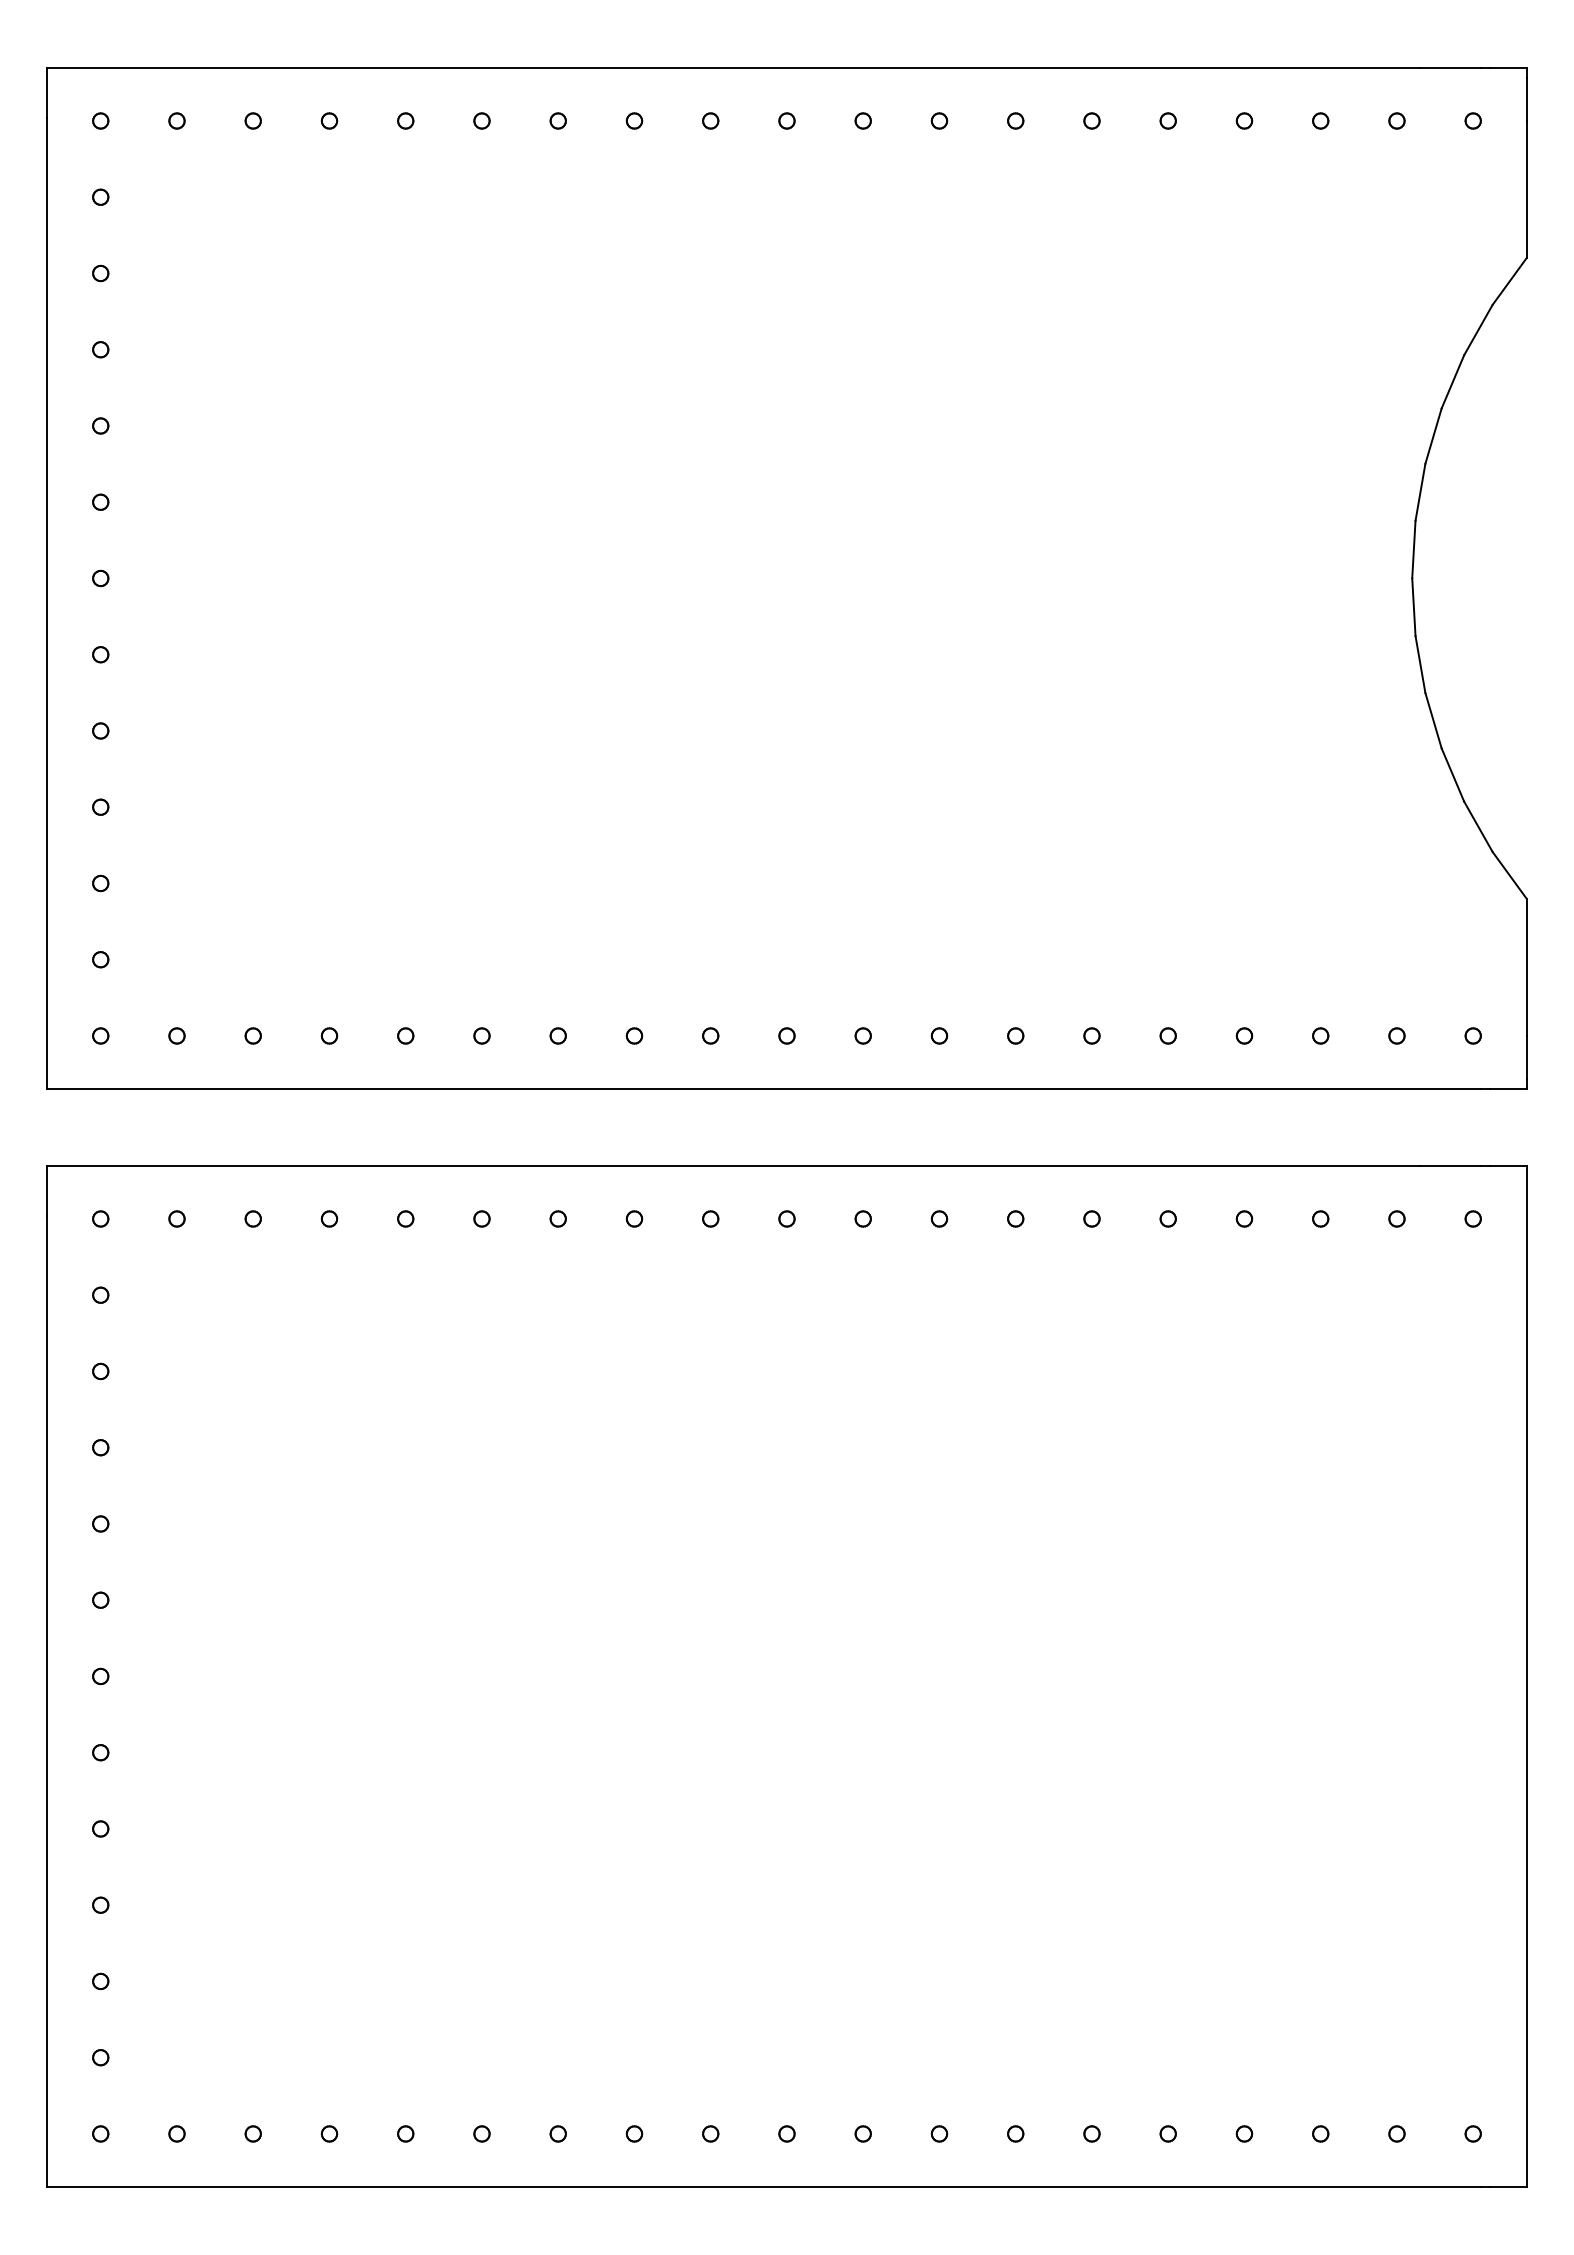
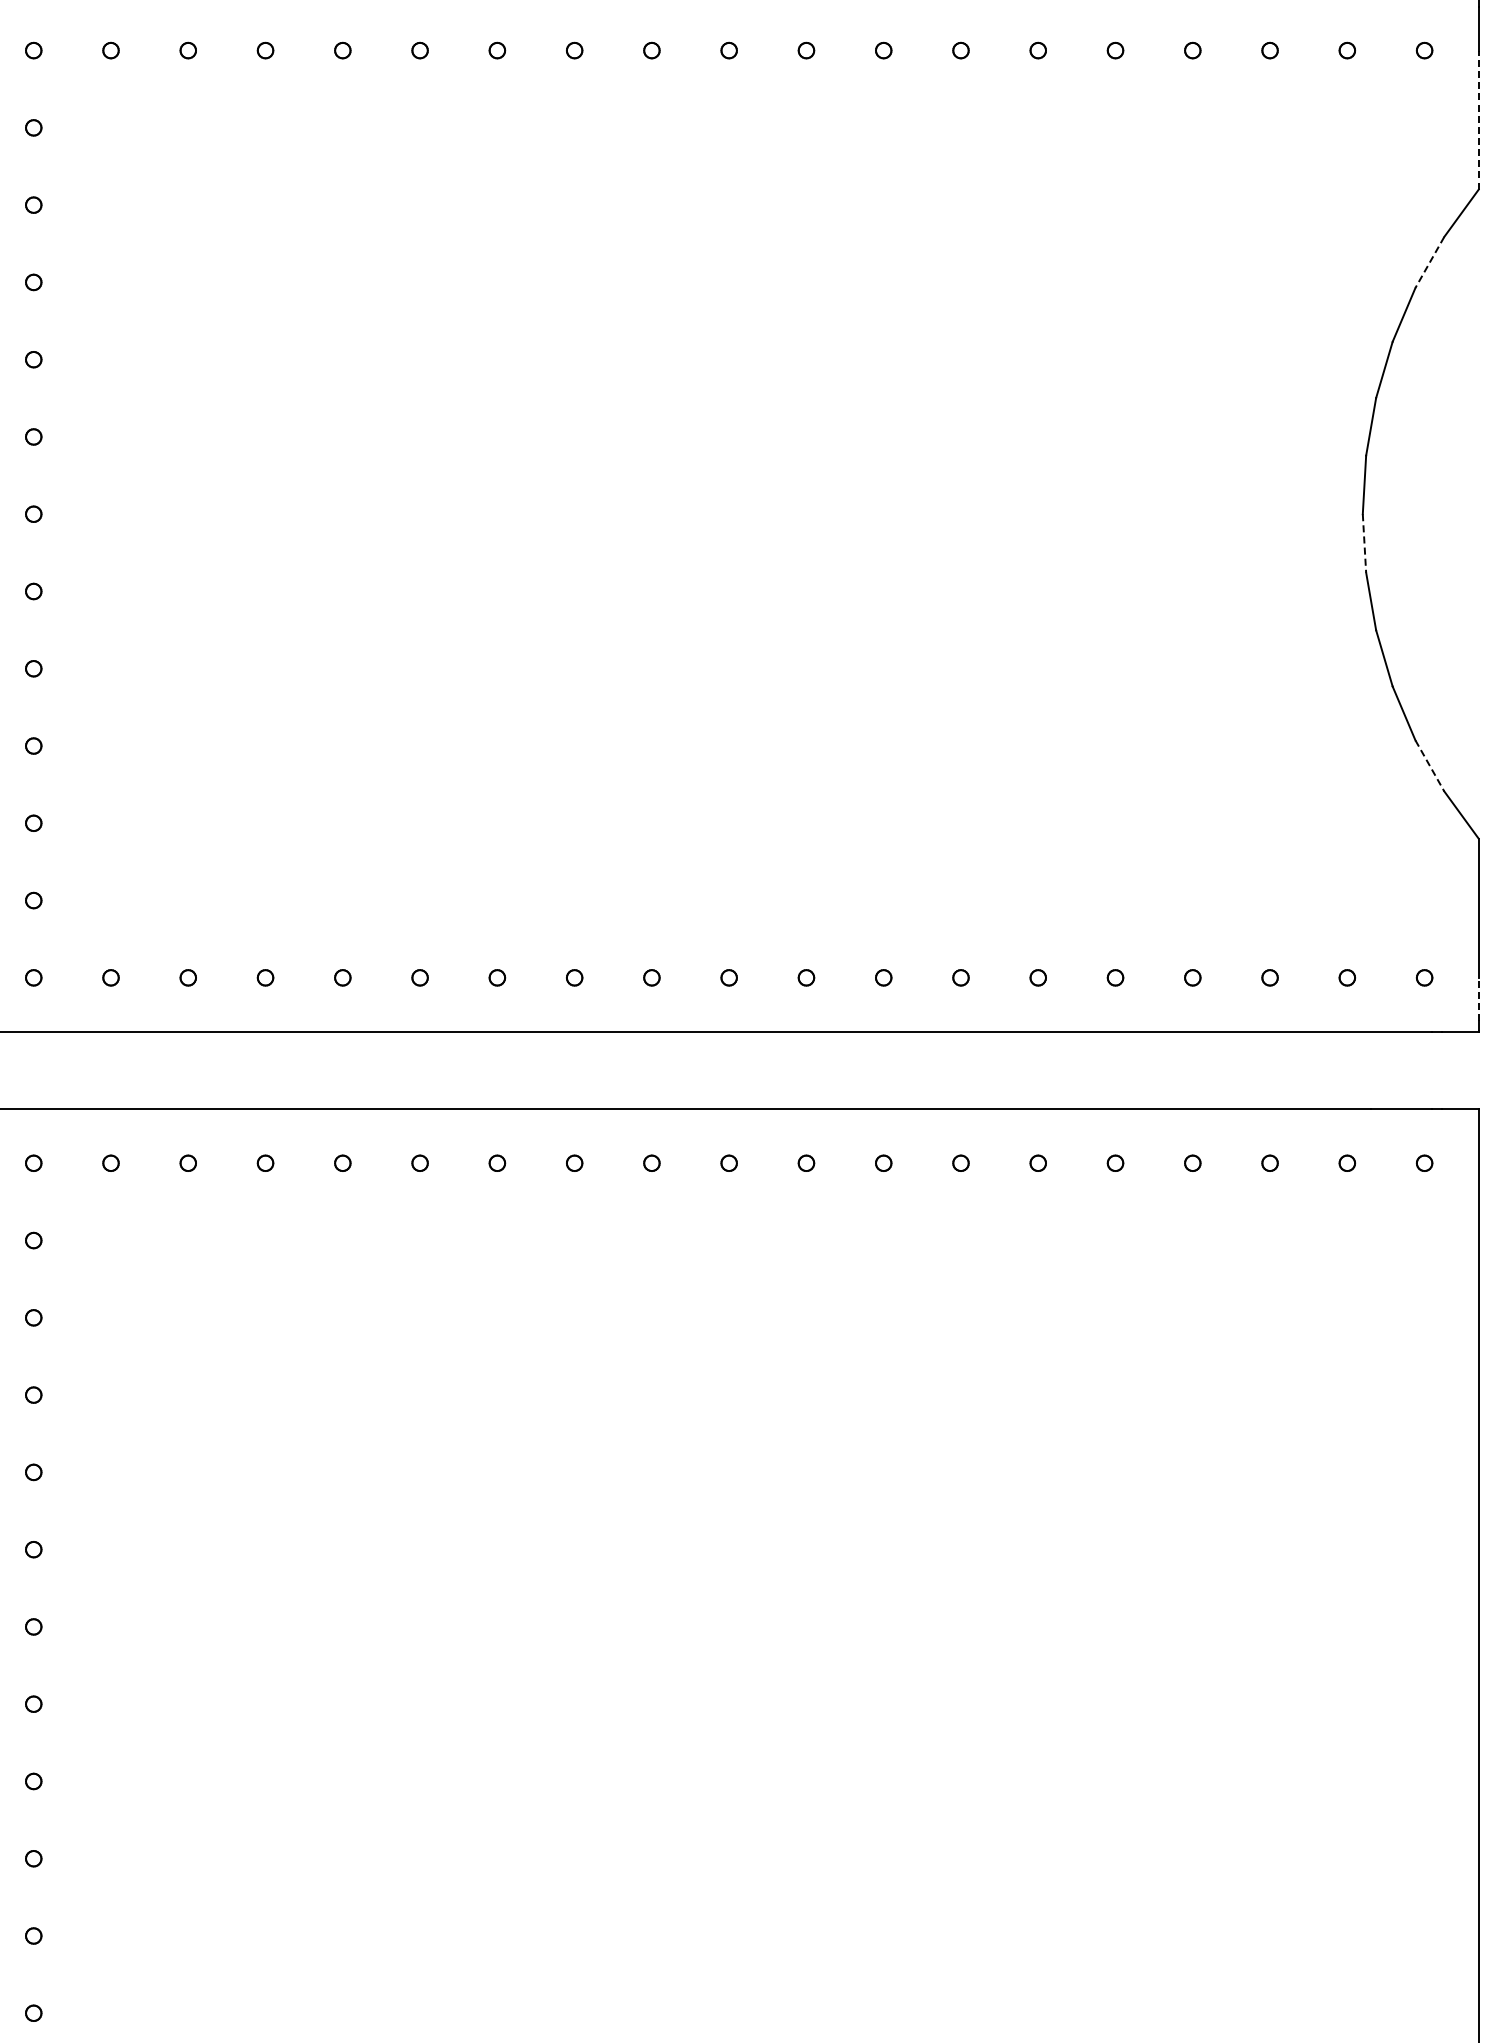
line: (1526, 189) -> (1478, 120), solid -> dashed
line: (1478, 330) -> (1429, 262), solid -> dashed
line: (1413, 607) -> (1364, 543), solid -> dashed
line: (1478, 826) -> (1429, 765), solid -> dashed
line: (1526, 1057) -> (1478, 999), solid -> dashed

